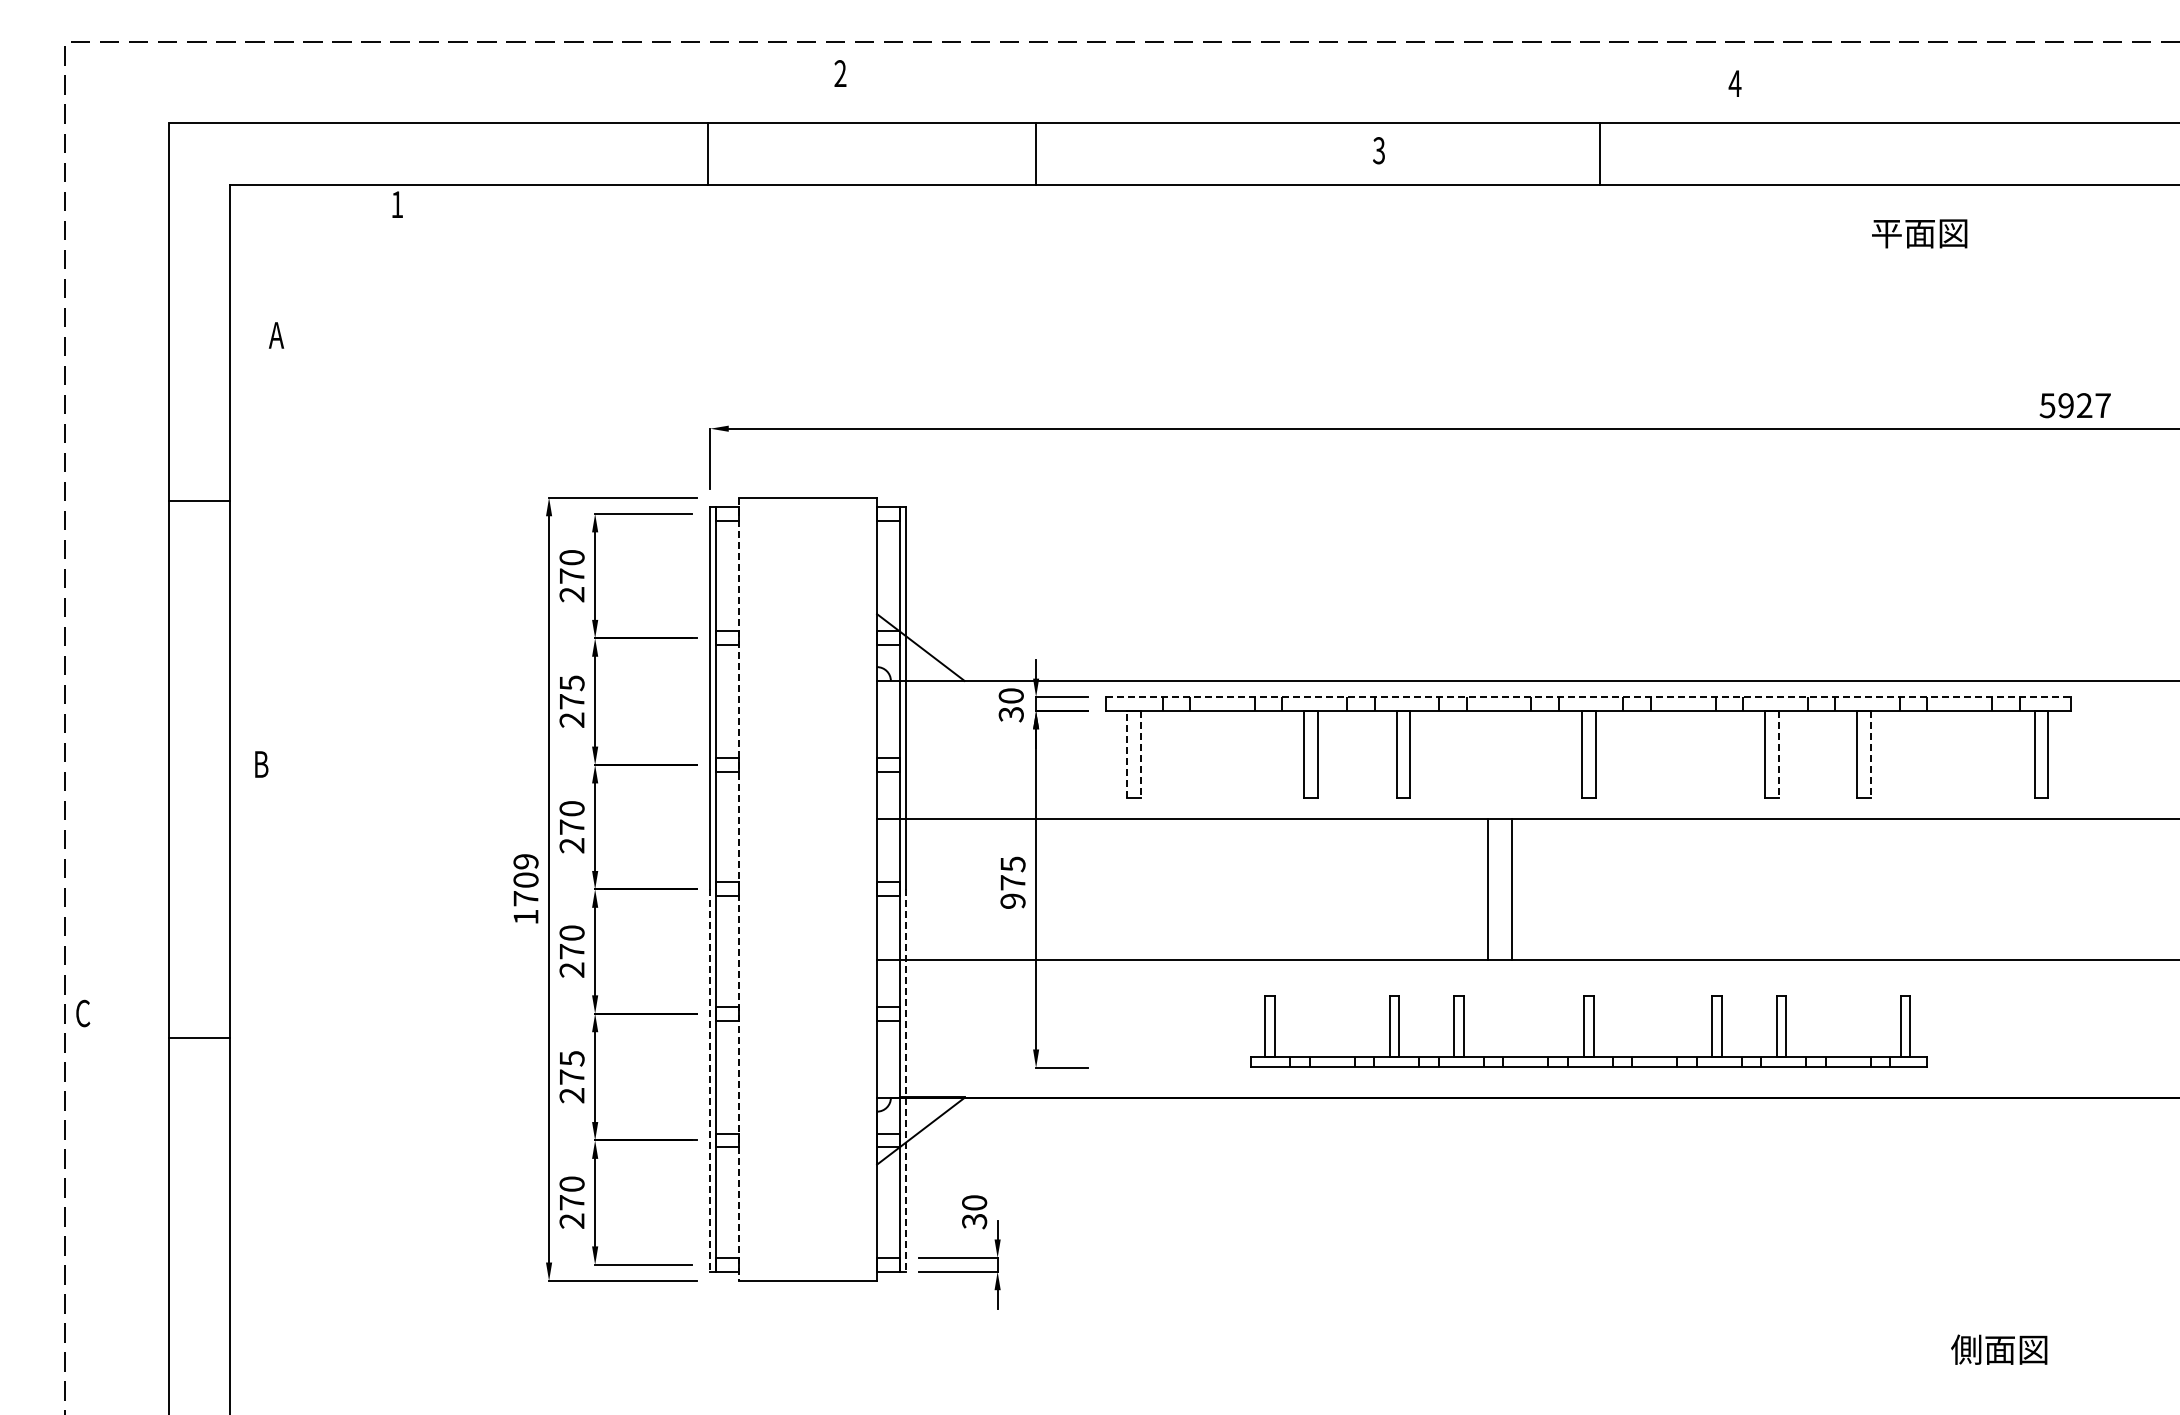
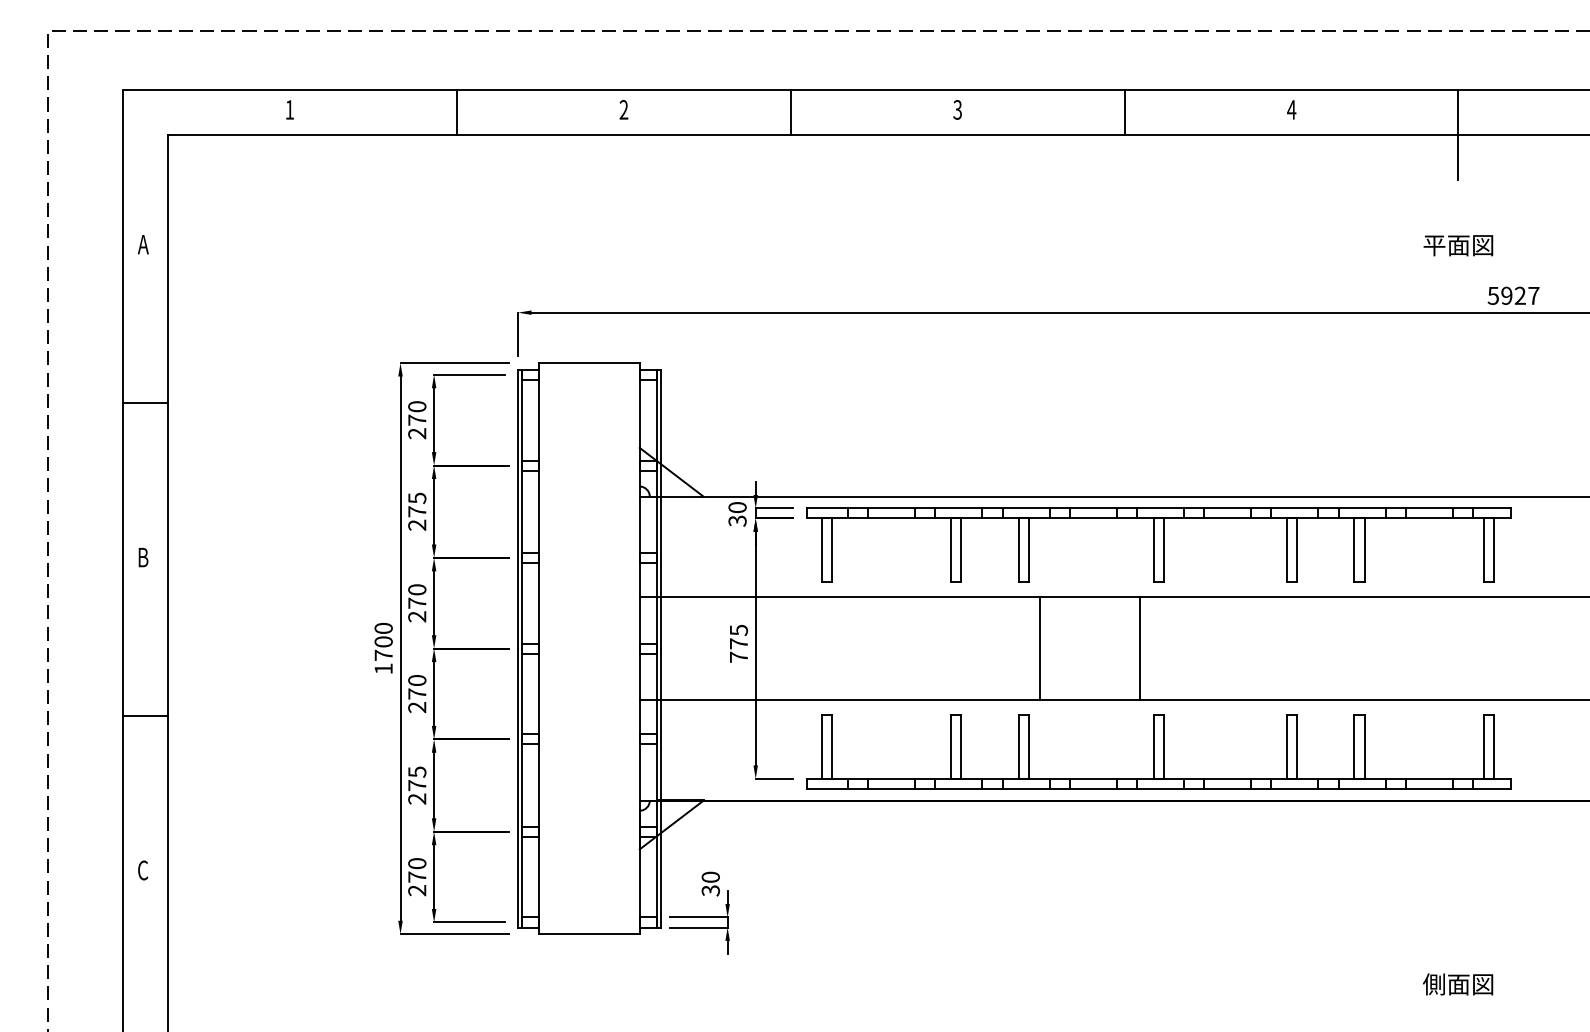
text: (840, 73) -> (623, 109), moved
text: (1734, 83) -> (1291, 109), moved
text: (1378, 150) -> (957, 109), moved
line: (708, 154) -> (456, 112), moved
line: (1036, 154) -> (790, 112), moved
line: (1599, 154) -> (1124, 112), moved
line: (1999, 185) -> (1458, 135), added
text: (397, 204) -> (289, 109), moved
text: (1919, 233) -> (1458, 245), moved
text: (276, 335) -> (143, 244), moved
line: (199, 501) -> (145, 402), moved
line: (1588, 697) -> (1158, 508), dashed -> solid
line: (1127, 754) -> (822, 550), dashed -> solid
line: (1140, 754) -> (831, 550), dashed -> solid
line: (1778, 754) -> (1297, 550), dashed -> solid
line: (1870, 754) -> (1364, 550), dashed -> solid
text: (261, 764) -> (143, 557), moved
text: (525, 861) -> (383, 628), 1709 -> 1700
line: (738, 889) -> (538, 648), dashed -> solid
line: (1488, 889) -> (1039, 648), moved
line: (1512, 889) -> (1140, 648), moved
text: (1012, 900) -> (738, 656), 975 -> 775
text: (83, 1013) -> (143, 870), moved
part: (1588, 1030) -> (1158, 751), size x1.43
line: (199, 1038) -> (145, 715), moved
line: (710, 1081) -> (518, 788), dashed -> solid
line: (905, 1081) -> (660, 788), dashed -> solid

